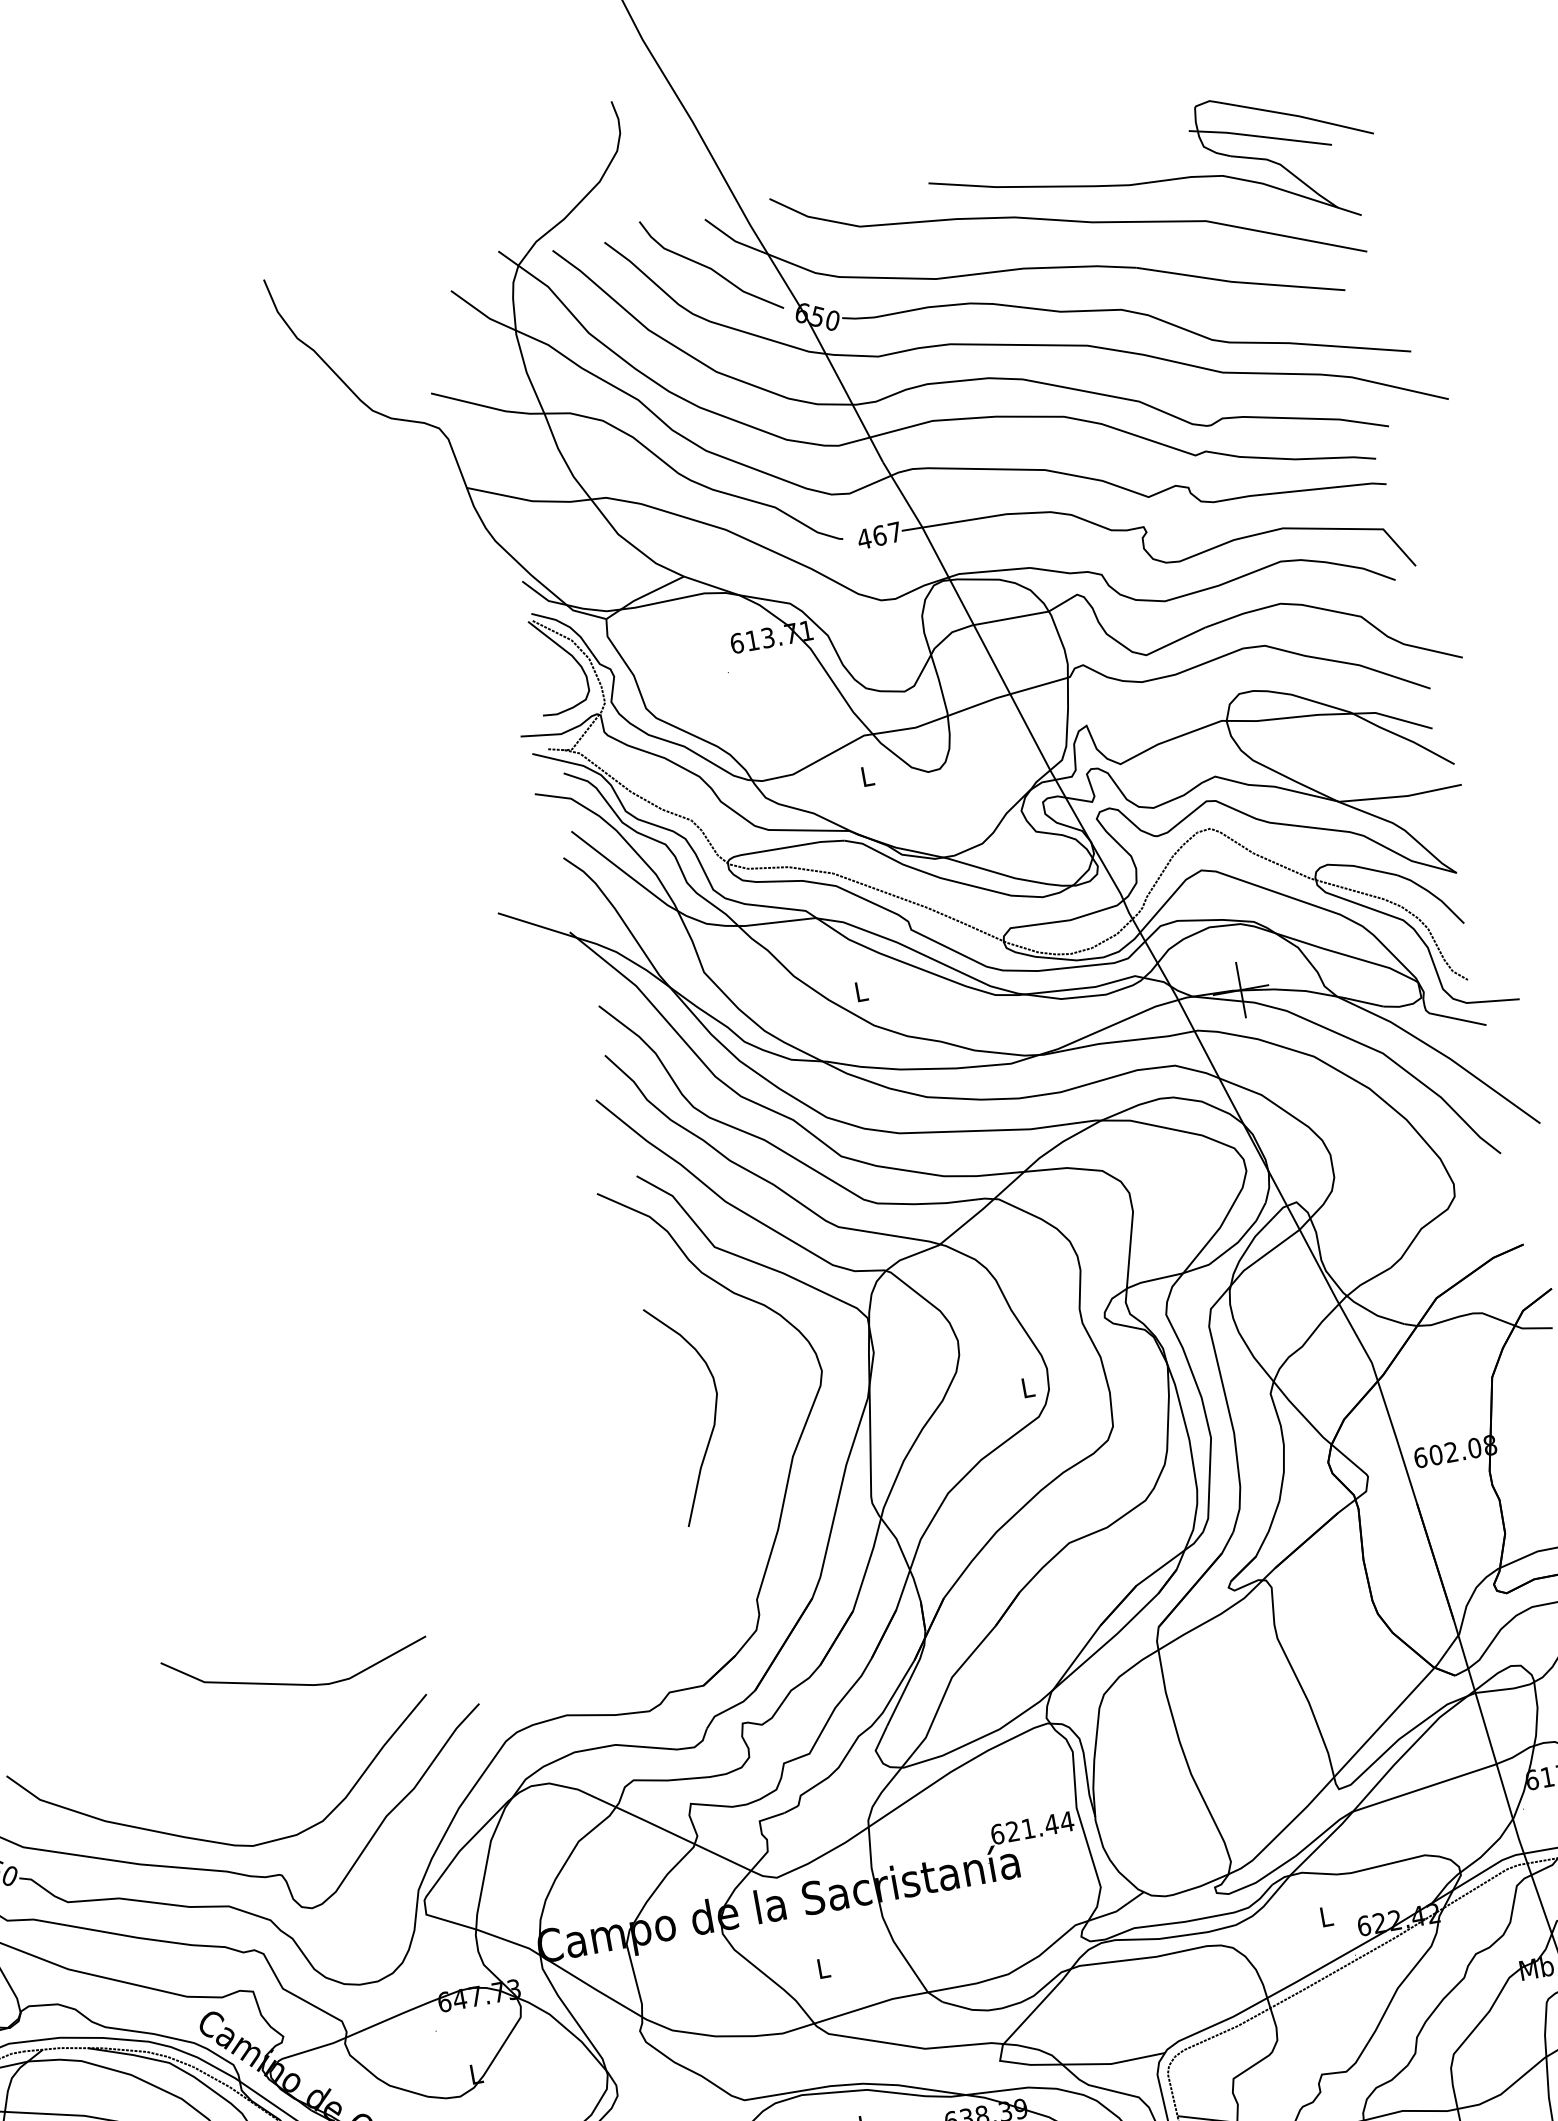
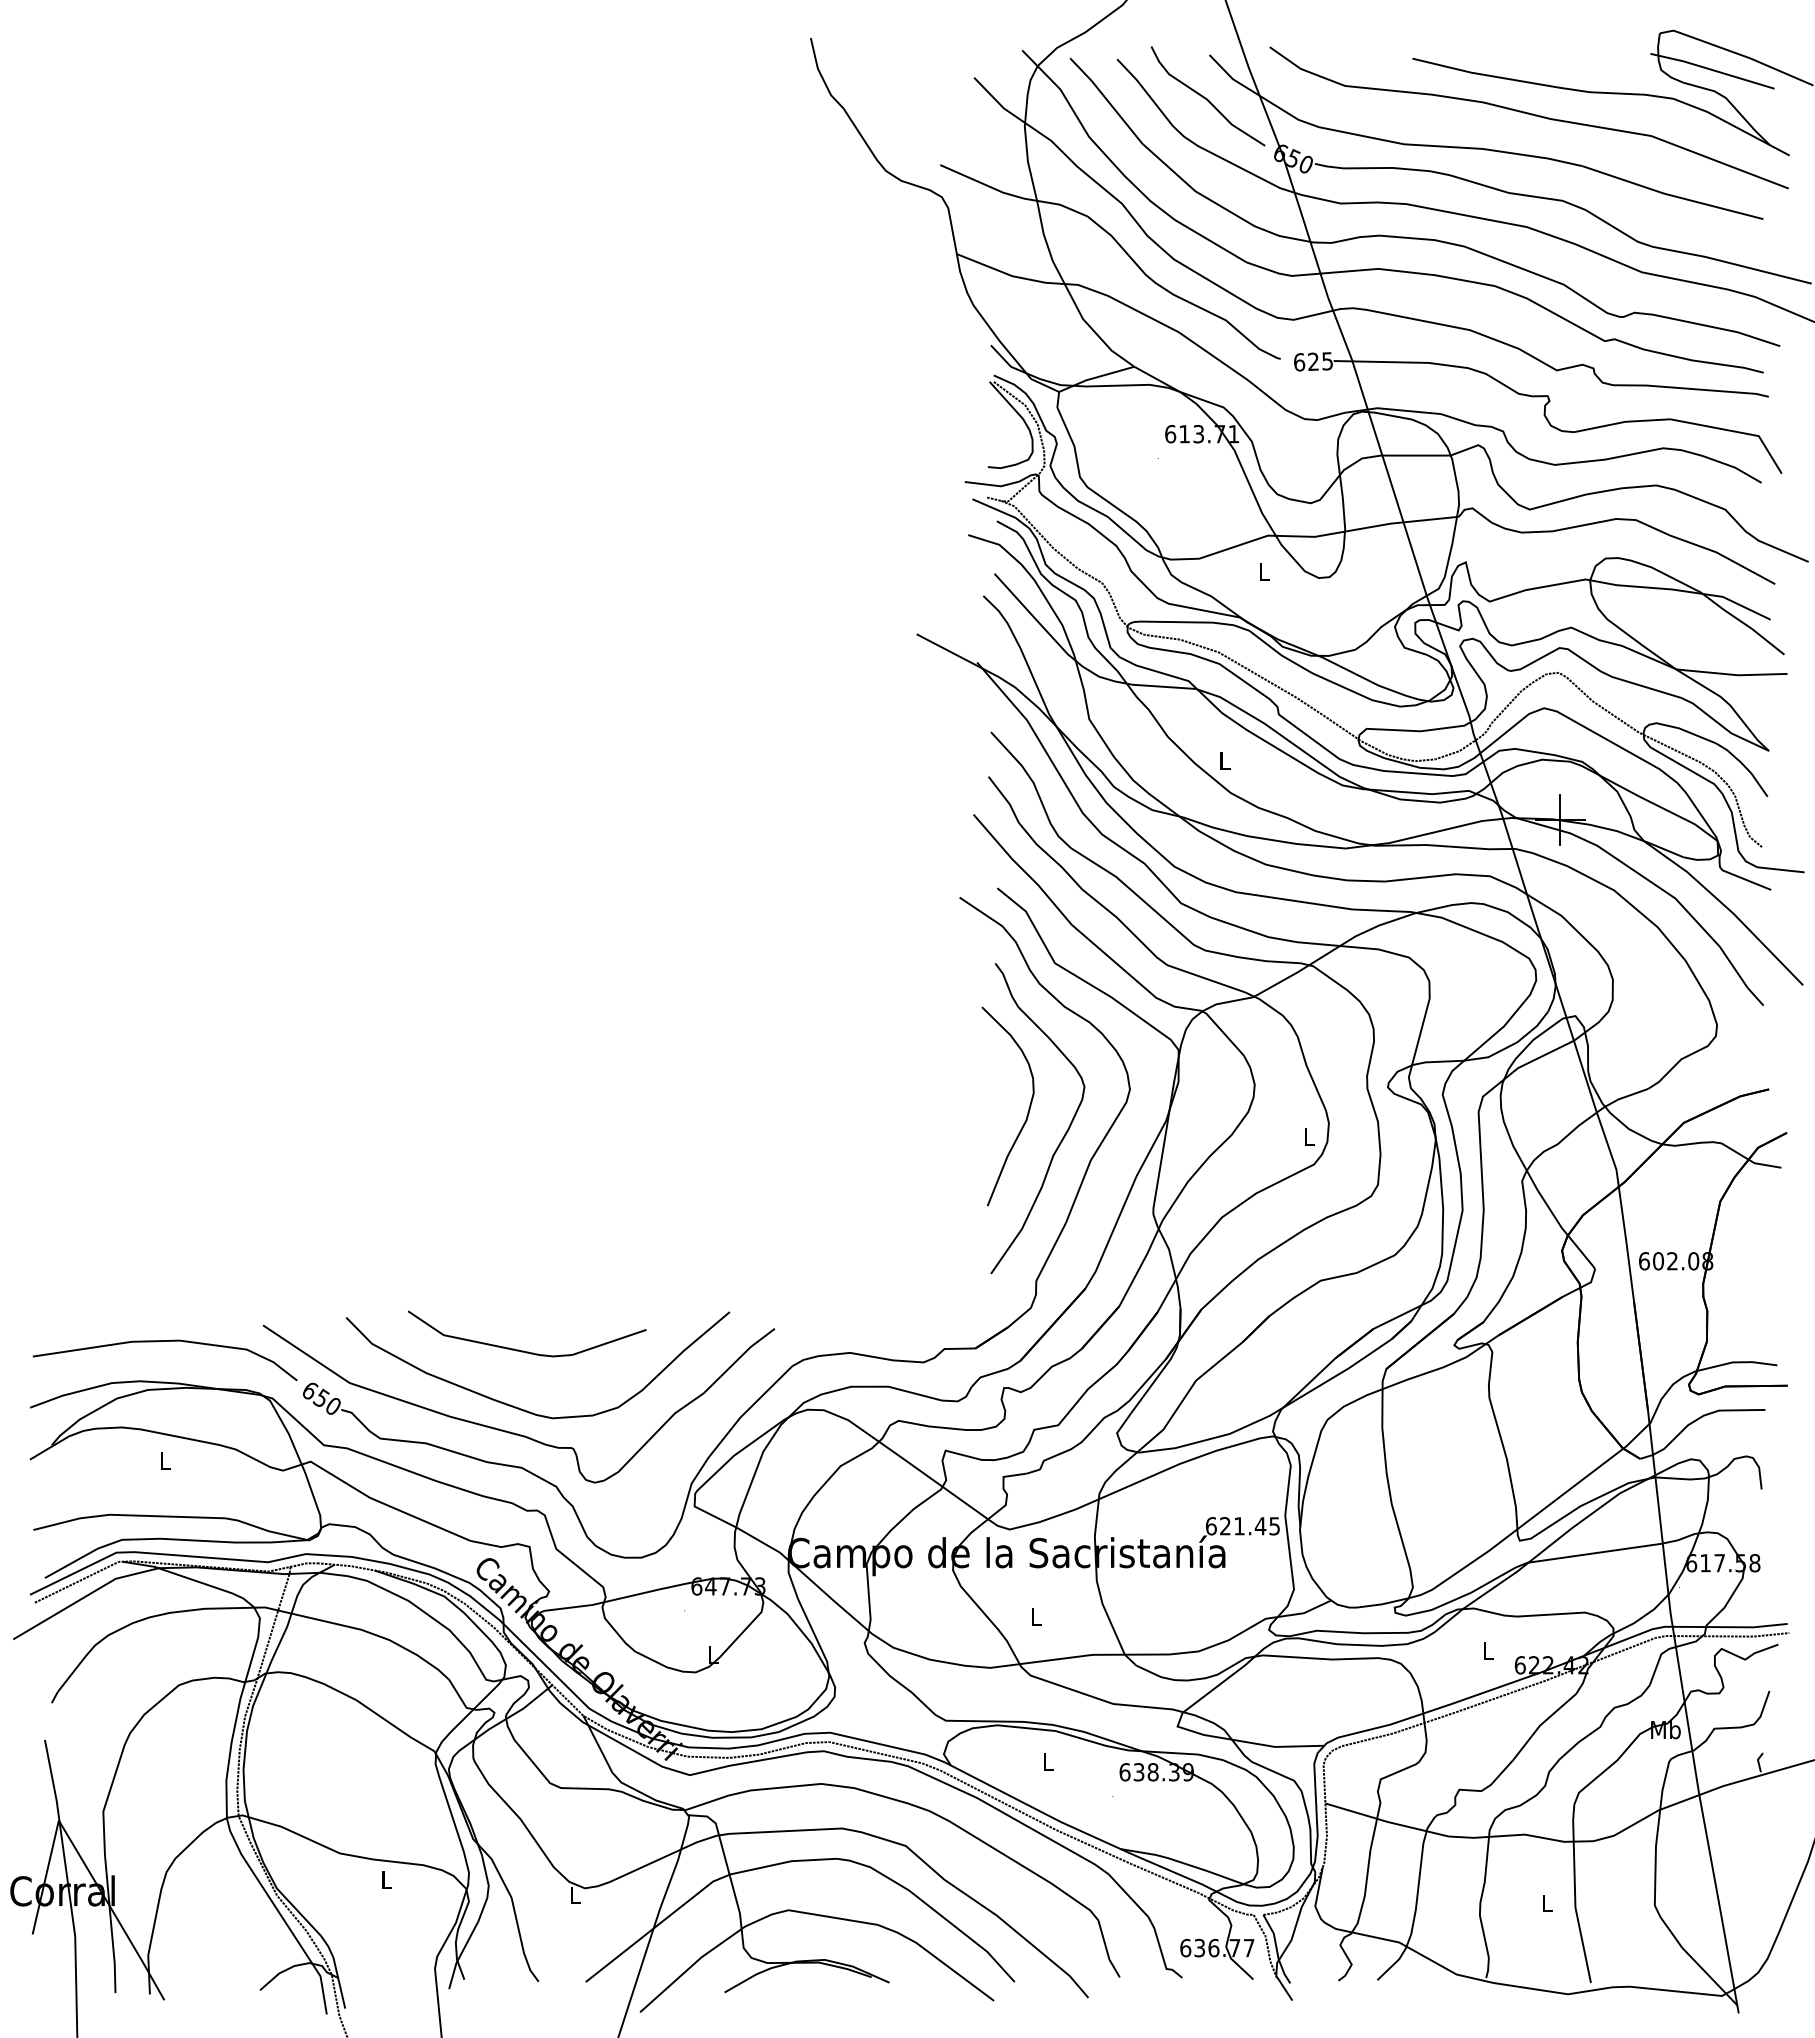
text: (878, 535) -> (1312, 361), 467 -> 625
curve: (758, 1434) -> (1063, 1135), added
curve: (295, 1683) -> (523, 1350), moved
text: (1066, 1822) -> (1274, 1526), 621.44 -> 621.45

